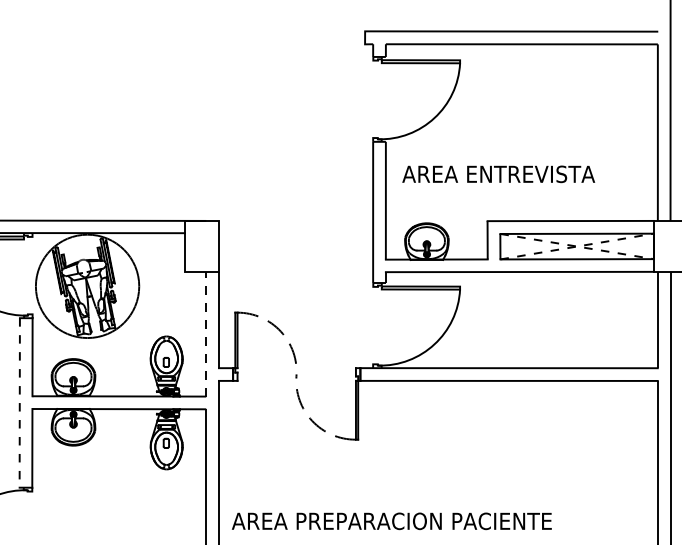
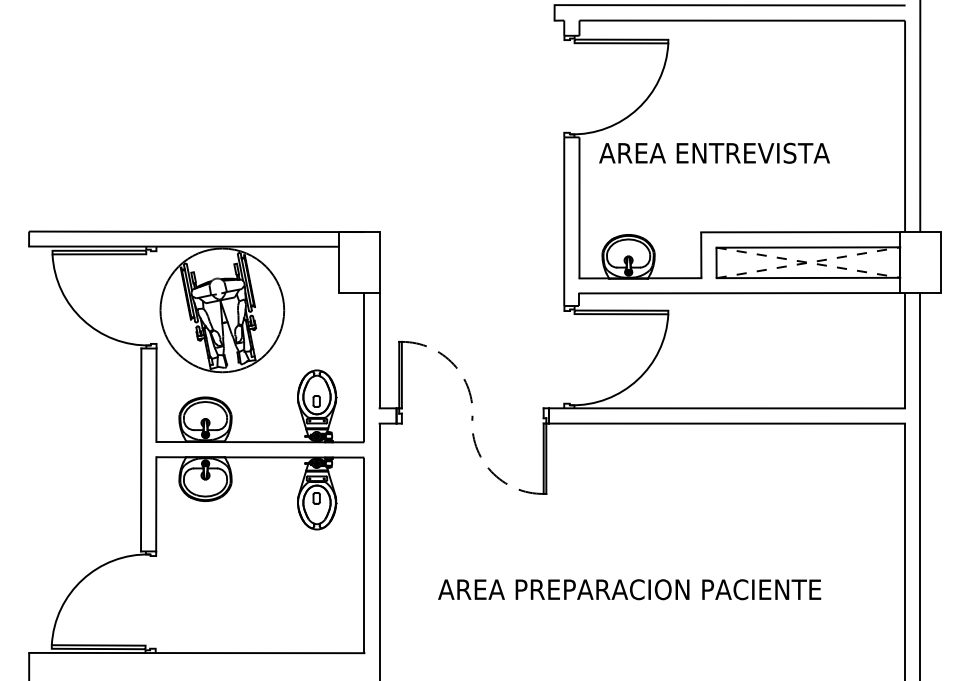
text: (498, 173) -> (714, 152), moved
line: (206, 334) -> (364, 367), dashed -> solid
line: (20, 403) -> (141, 450), dashed -> solid
text: (391, 521) -> (629, 589), moved

